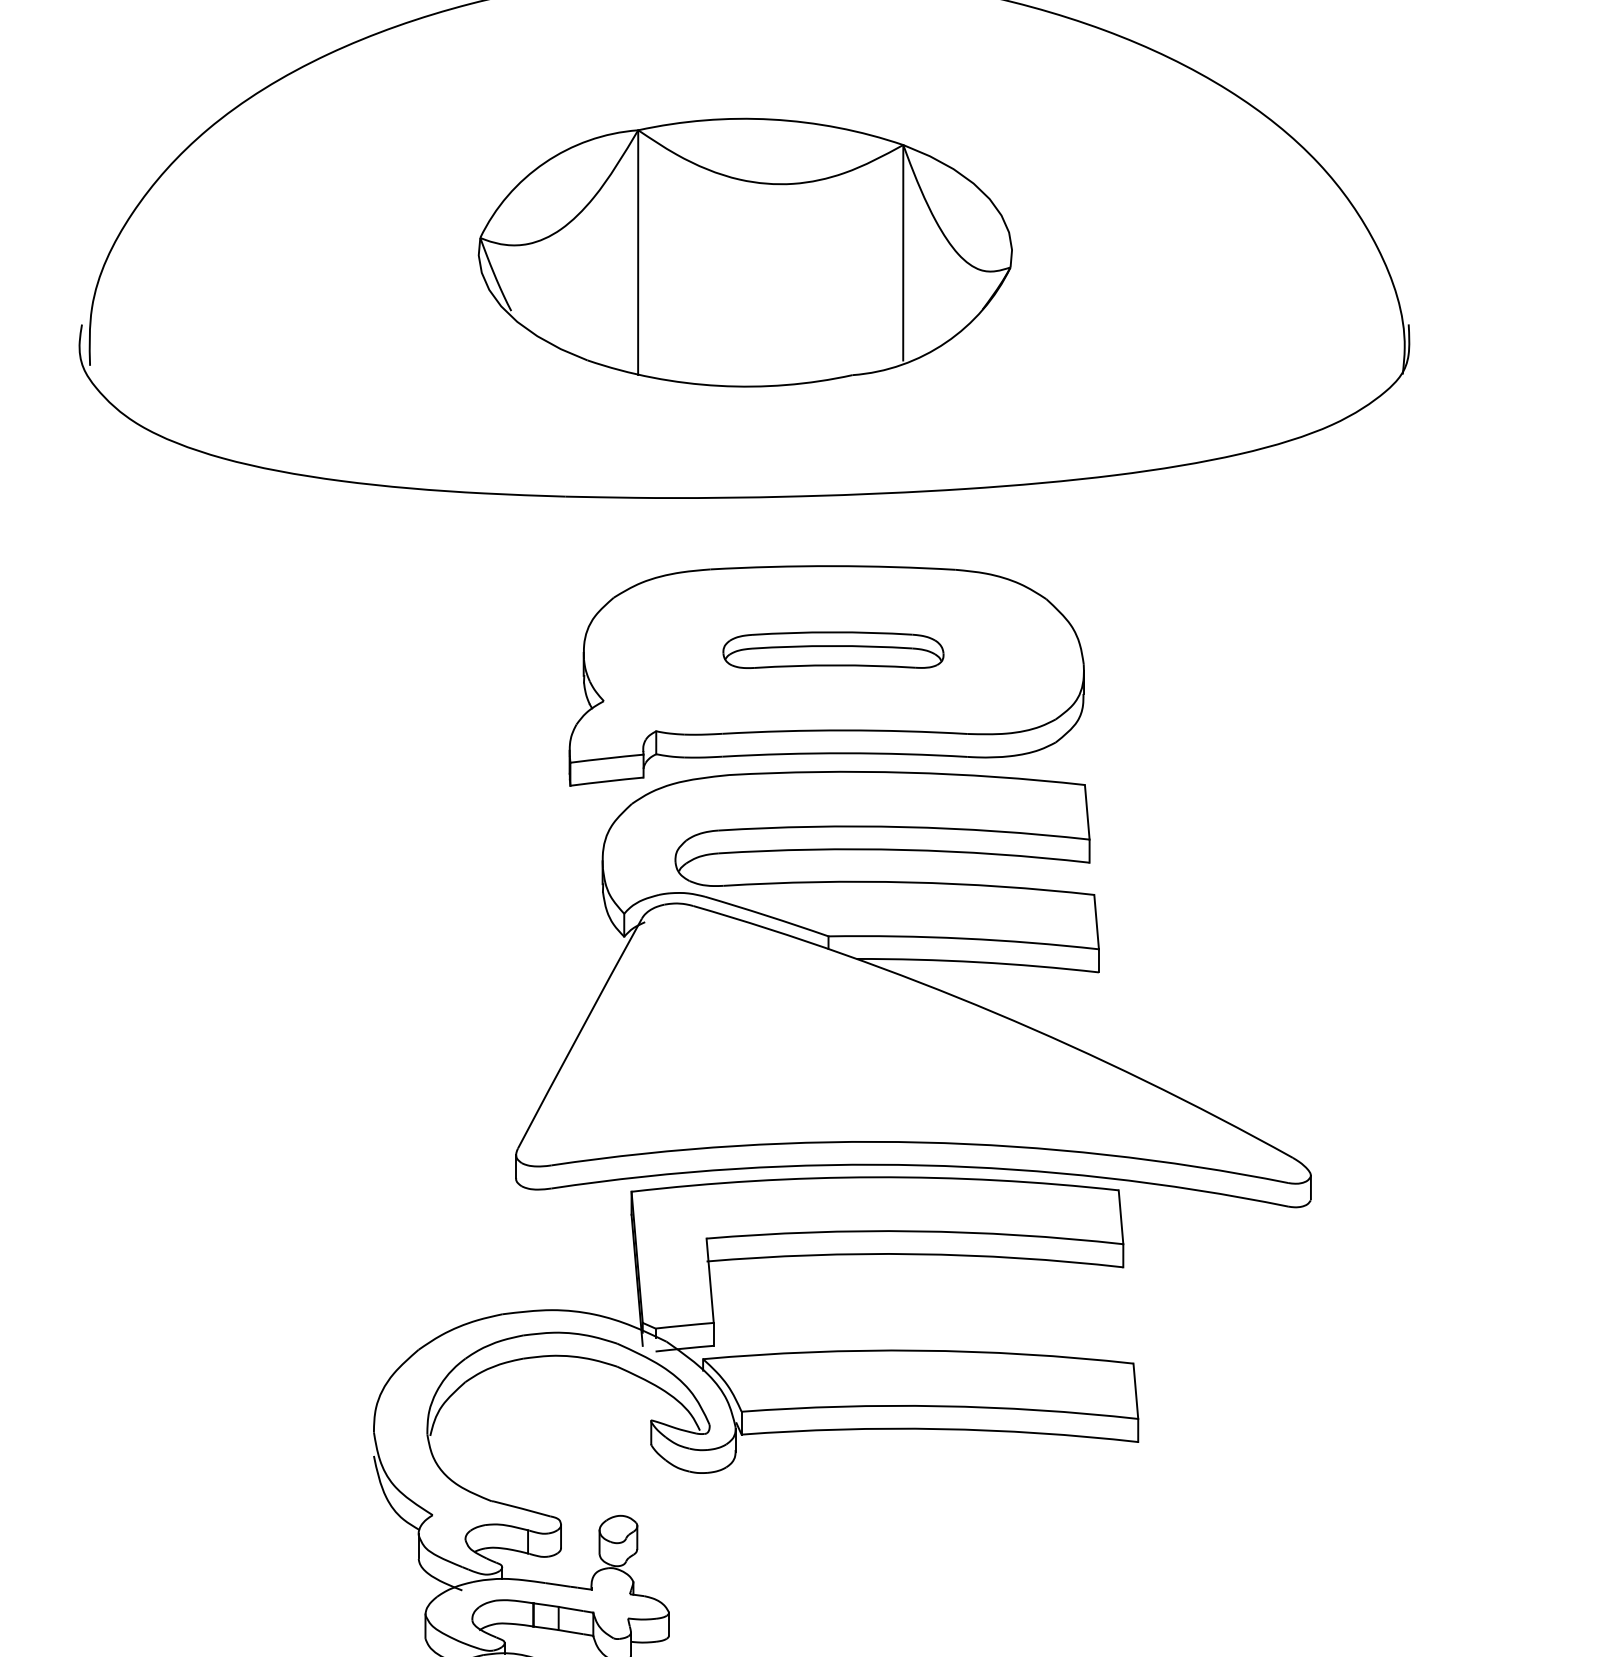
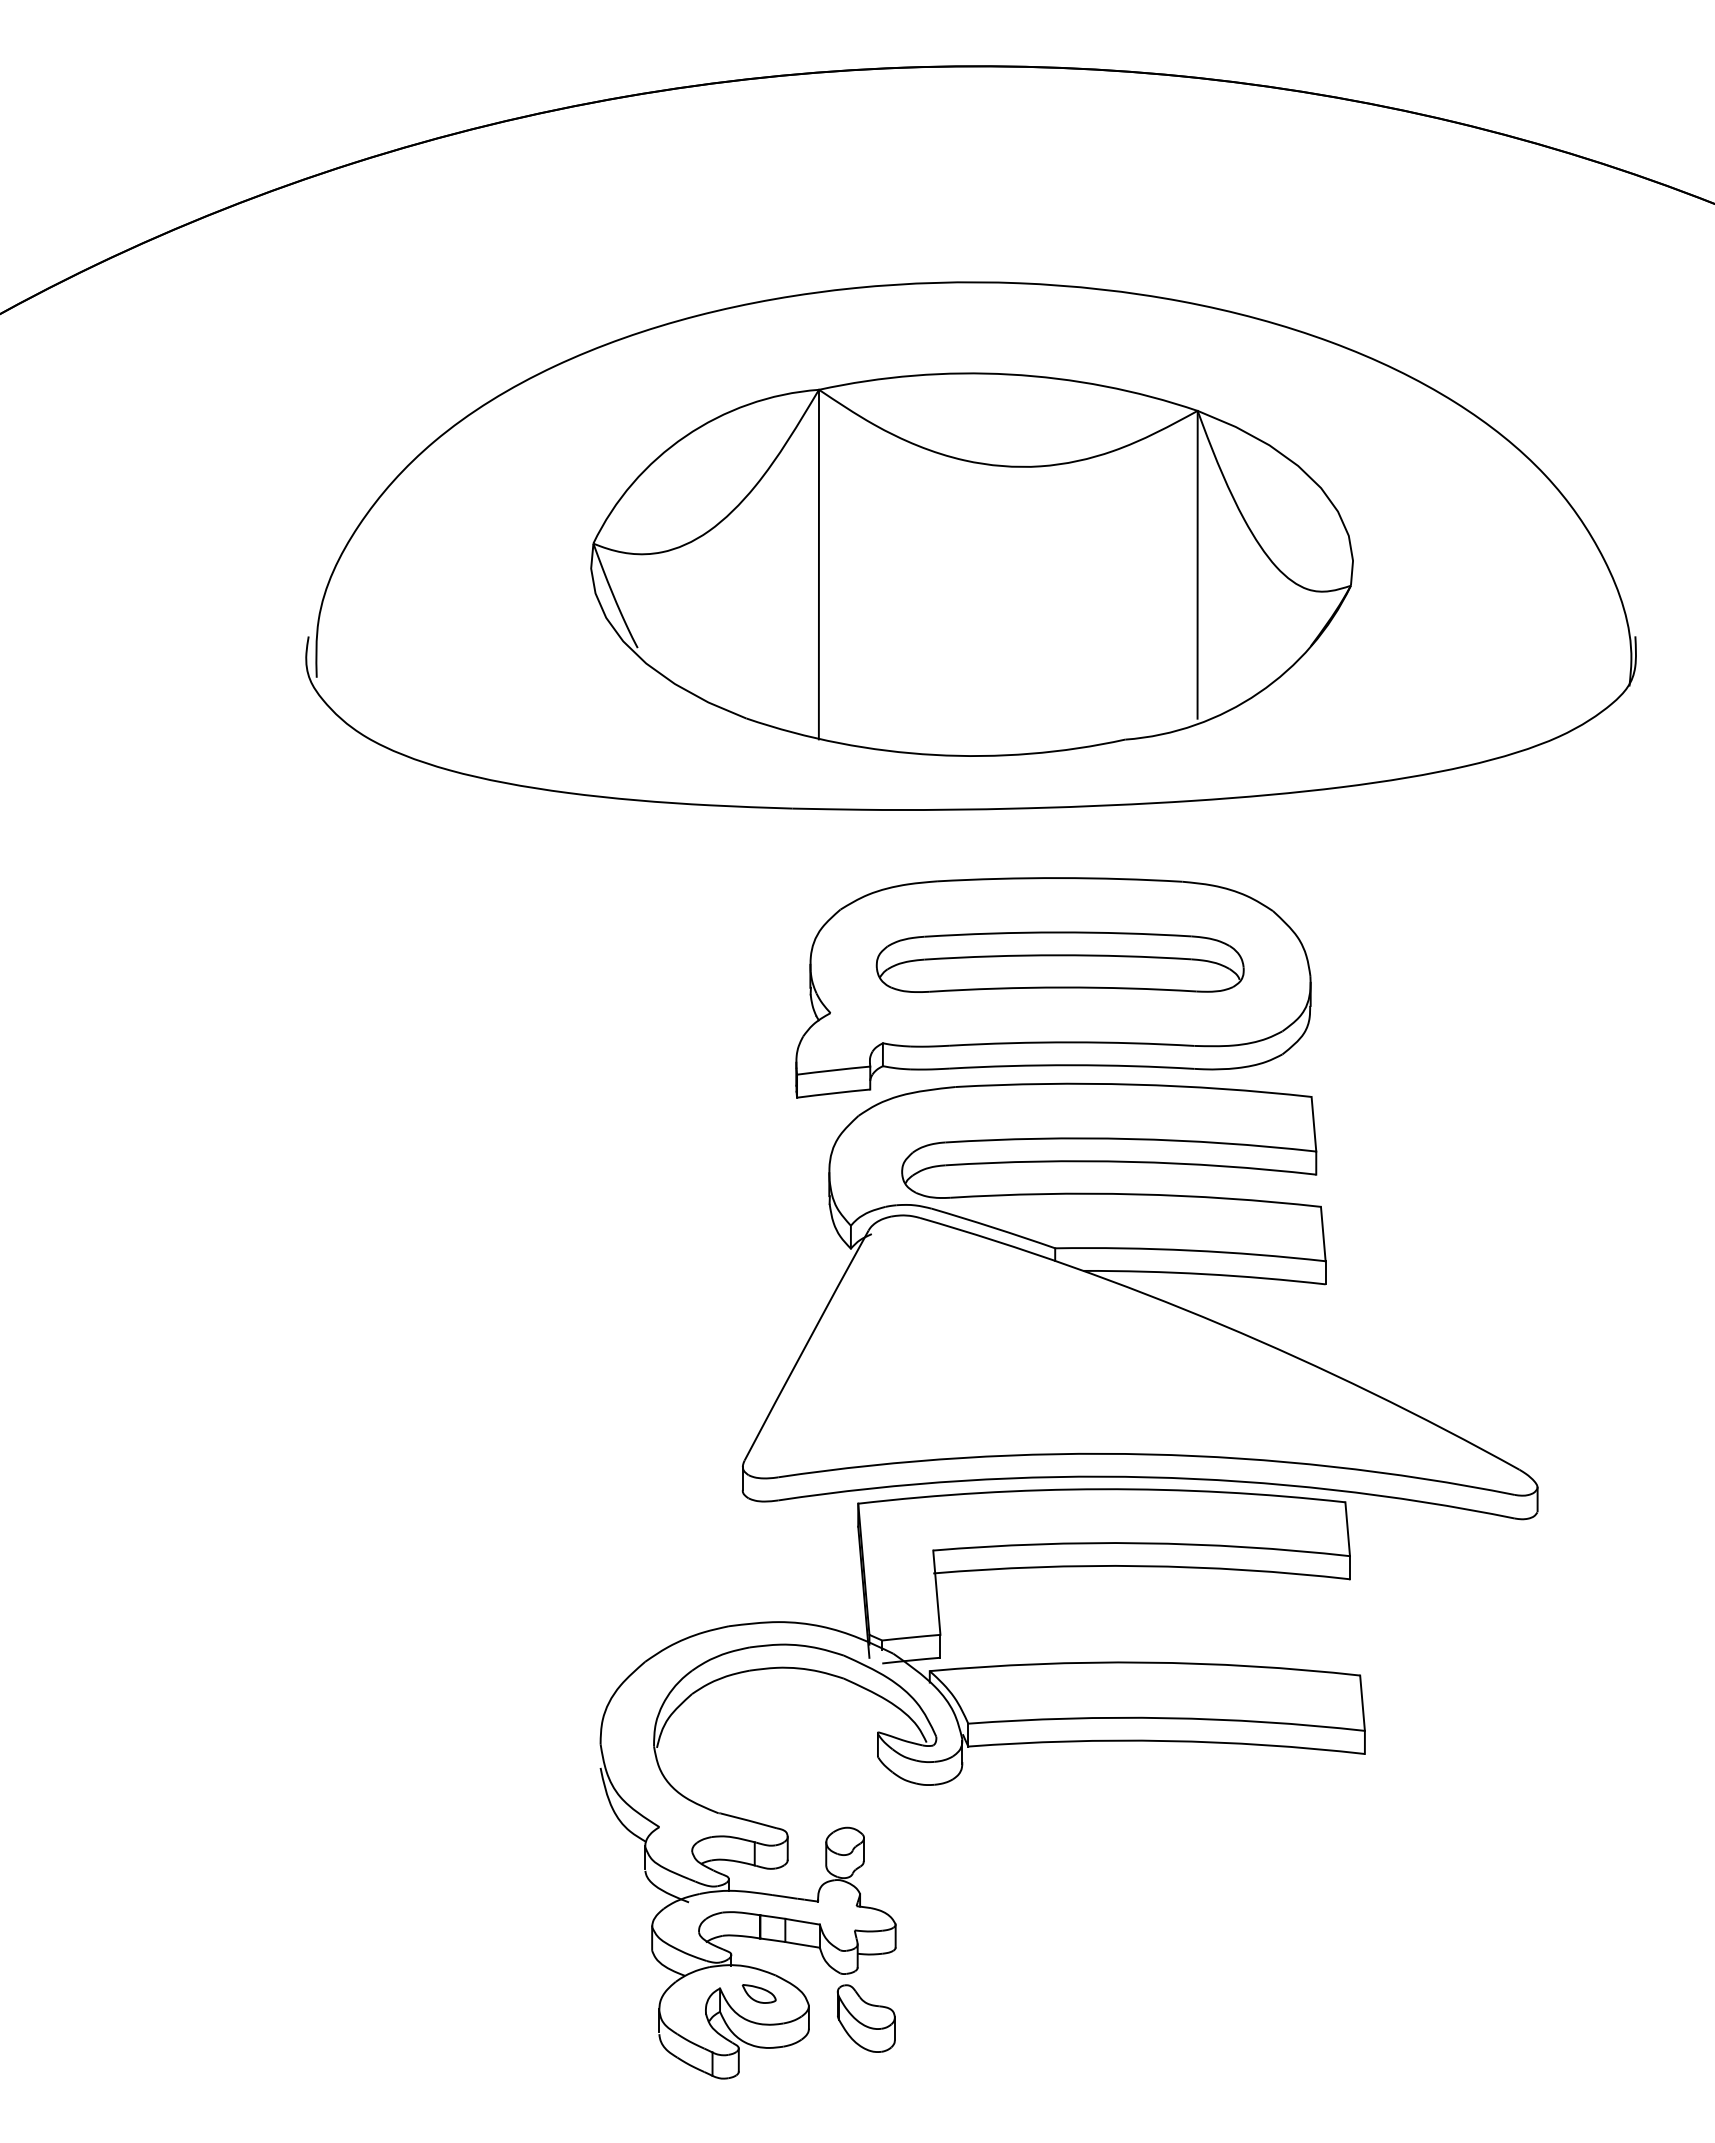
part: (744, 252) -> (971, 564), size x1.43
part: (832, 649) -> (1059, 961), size x1.67

